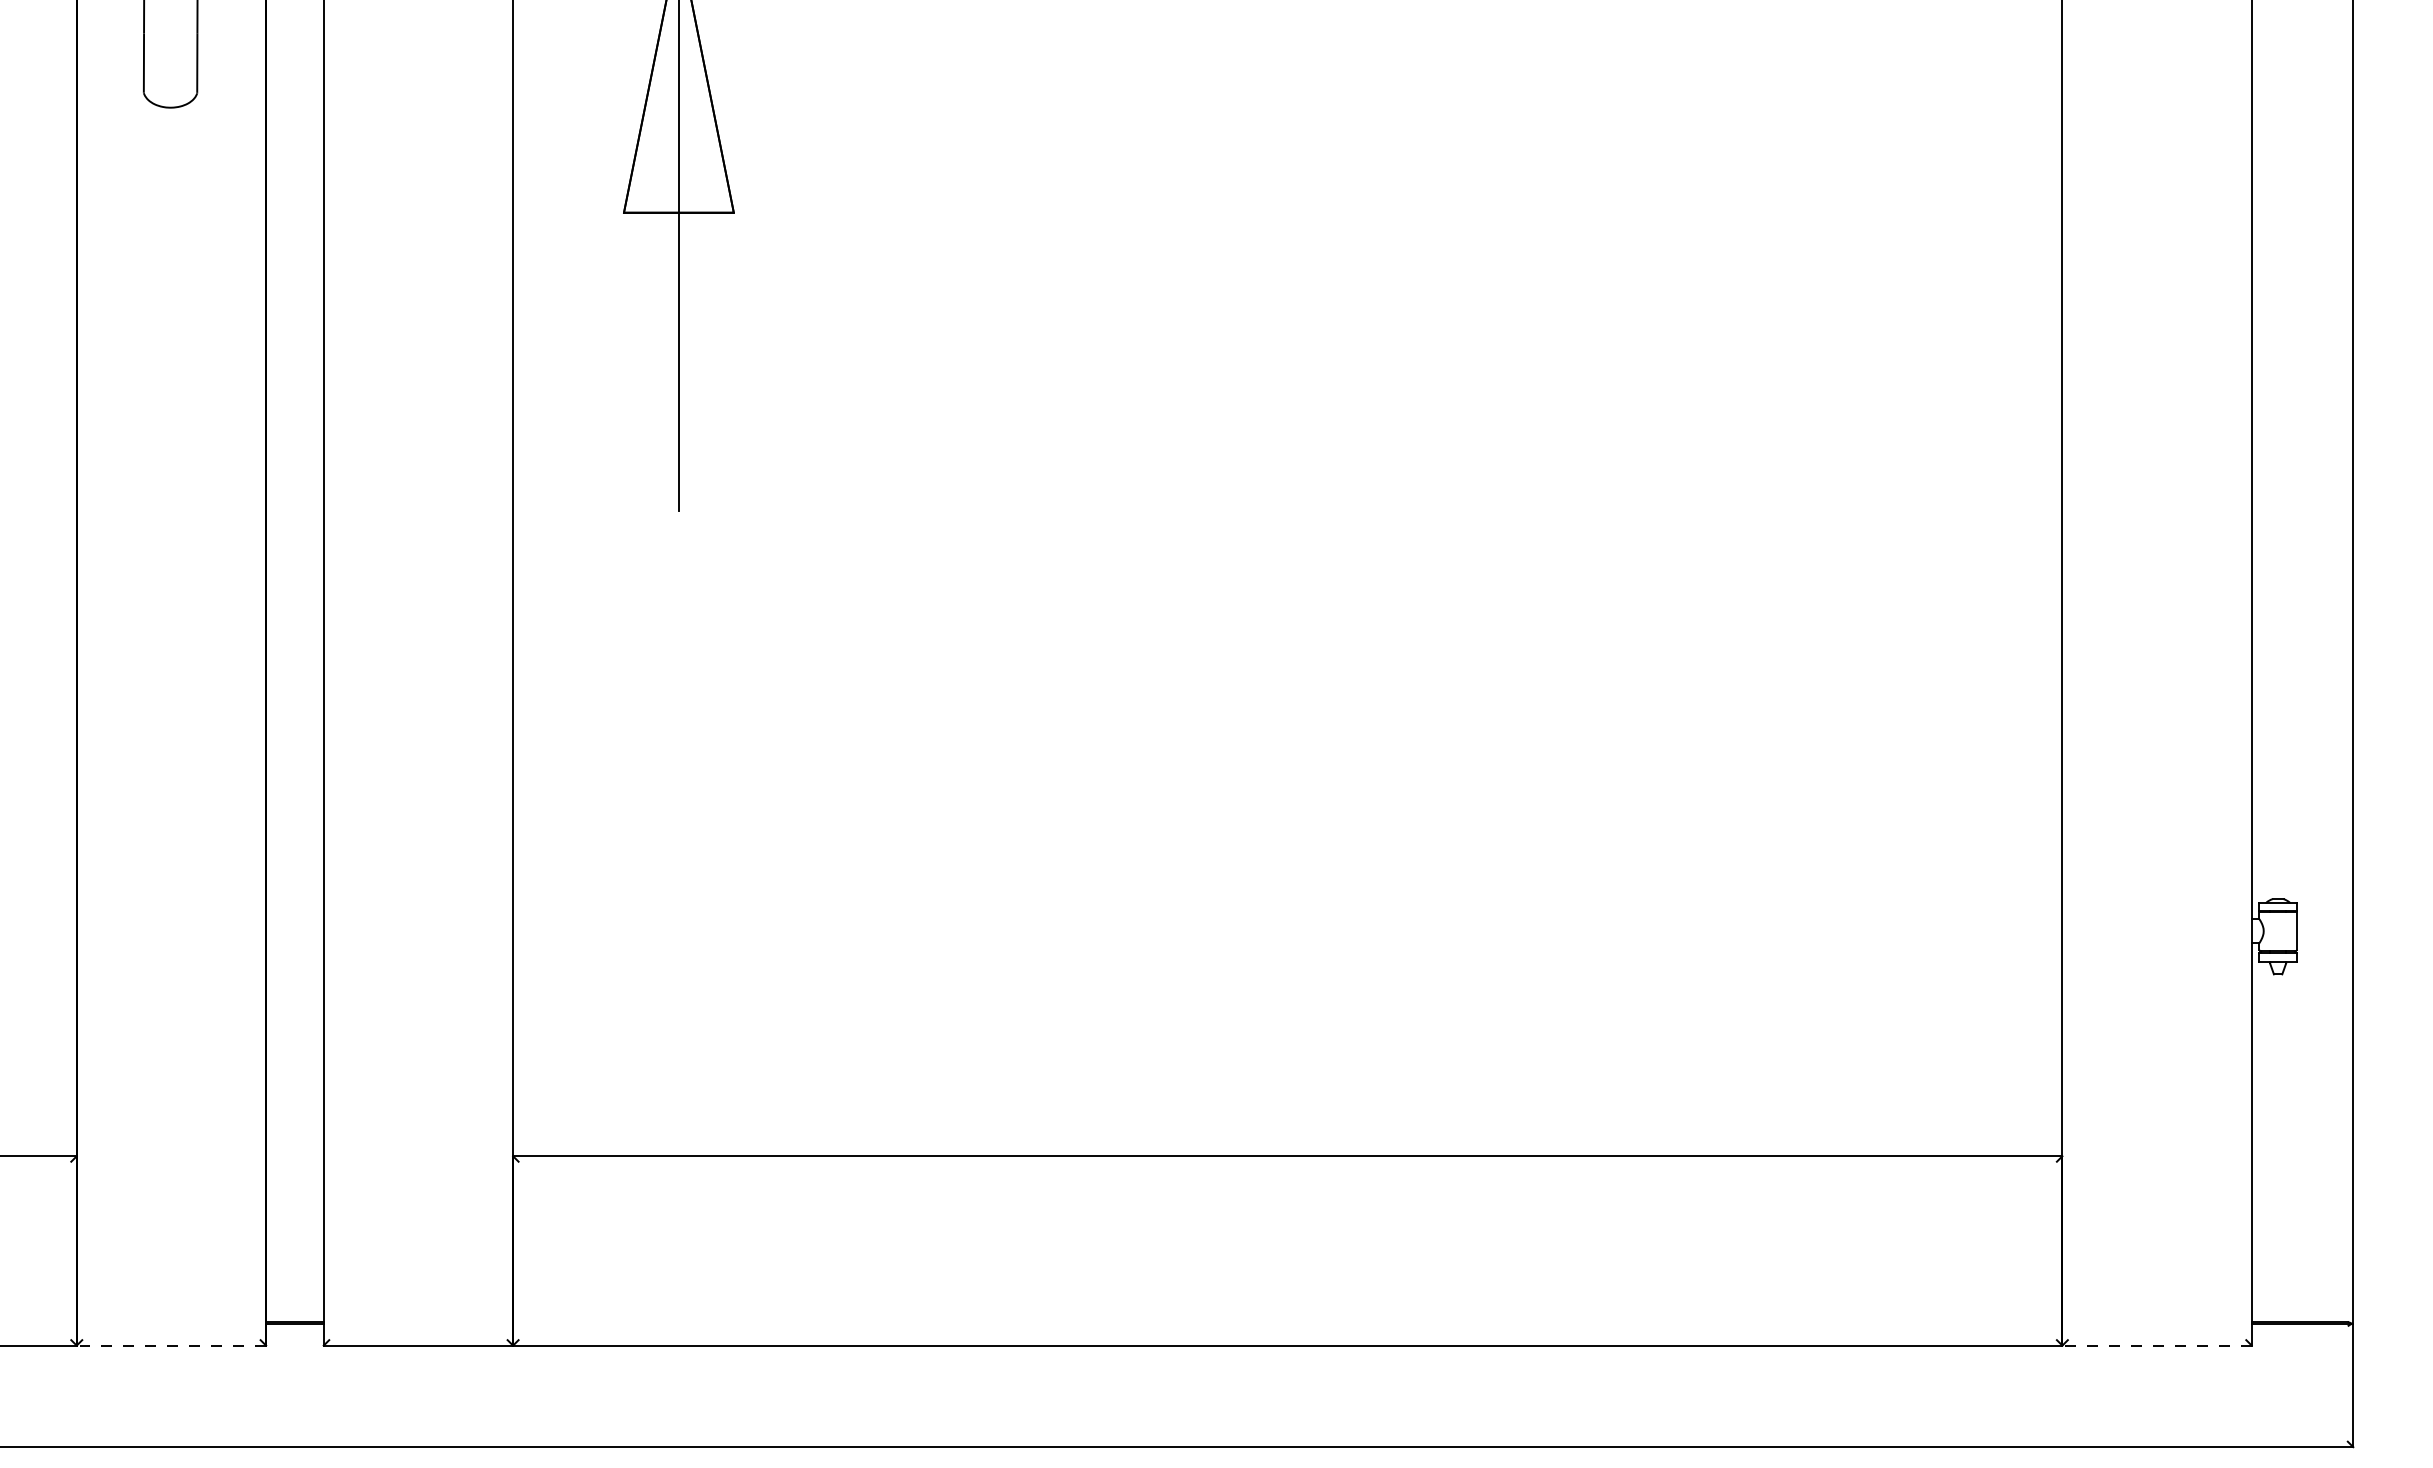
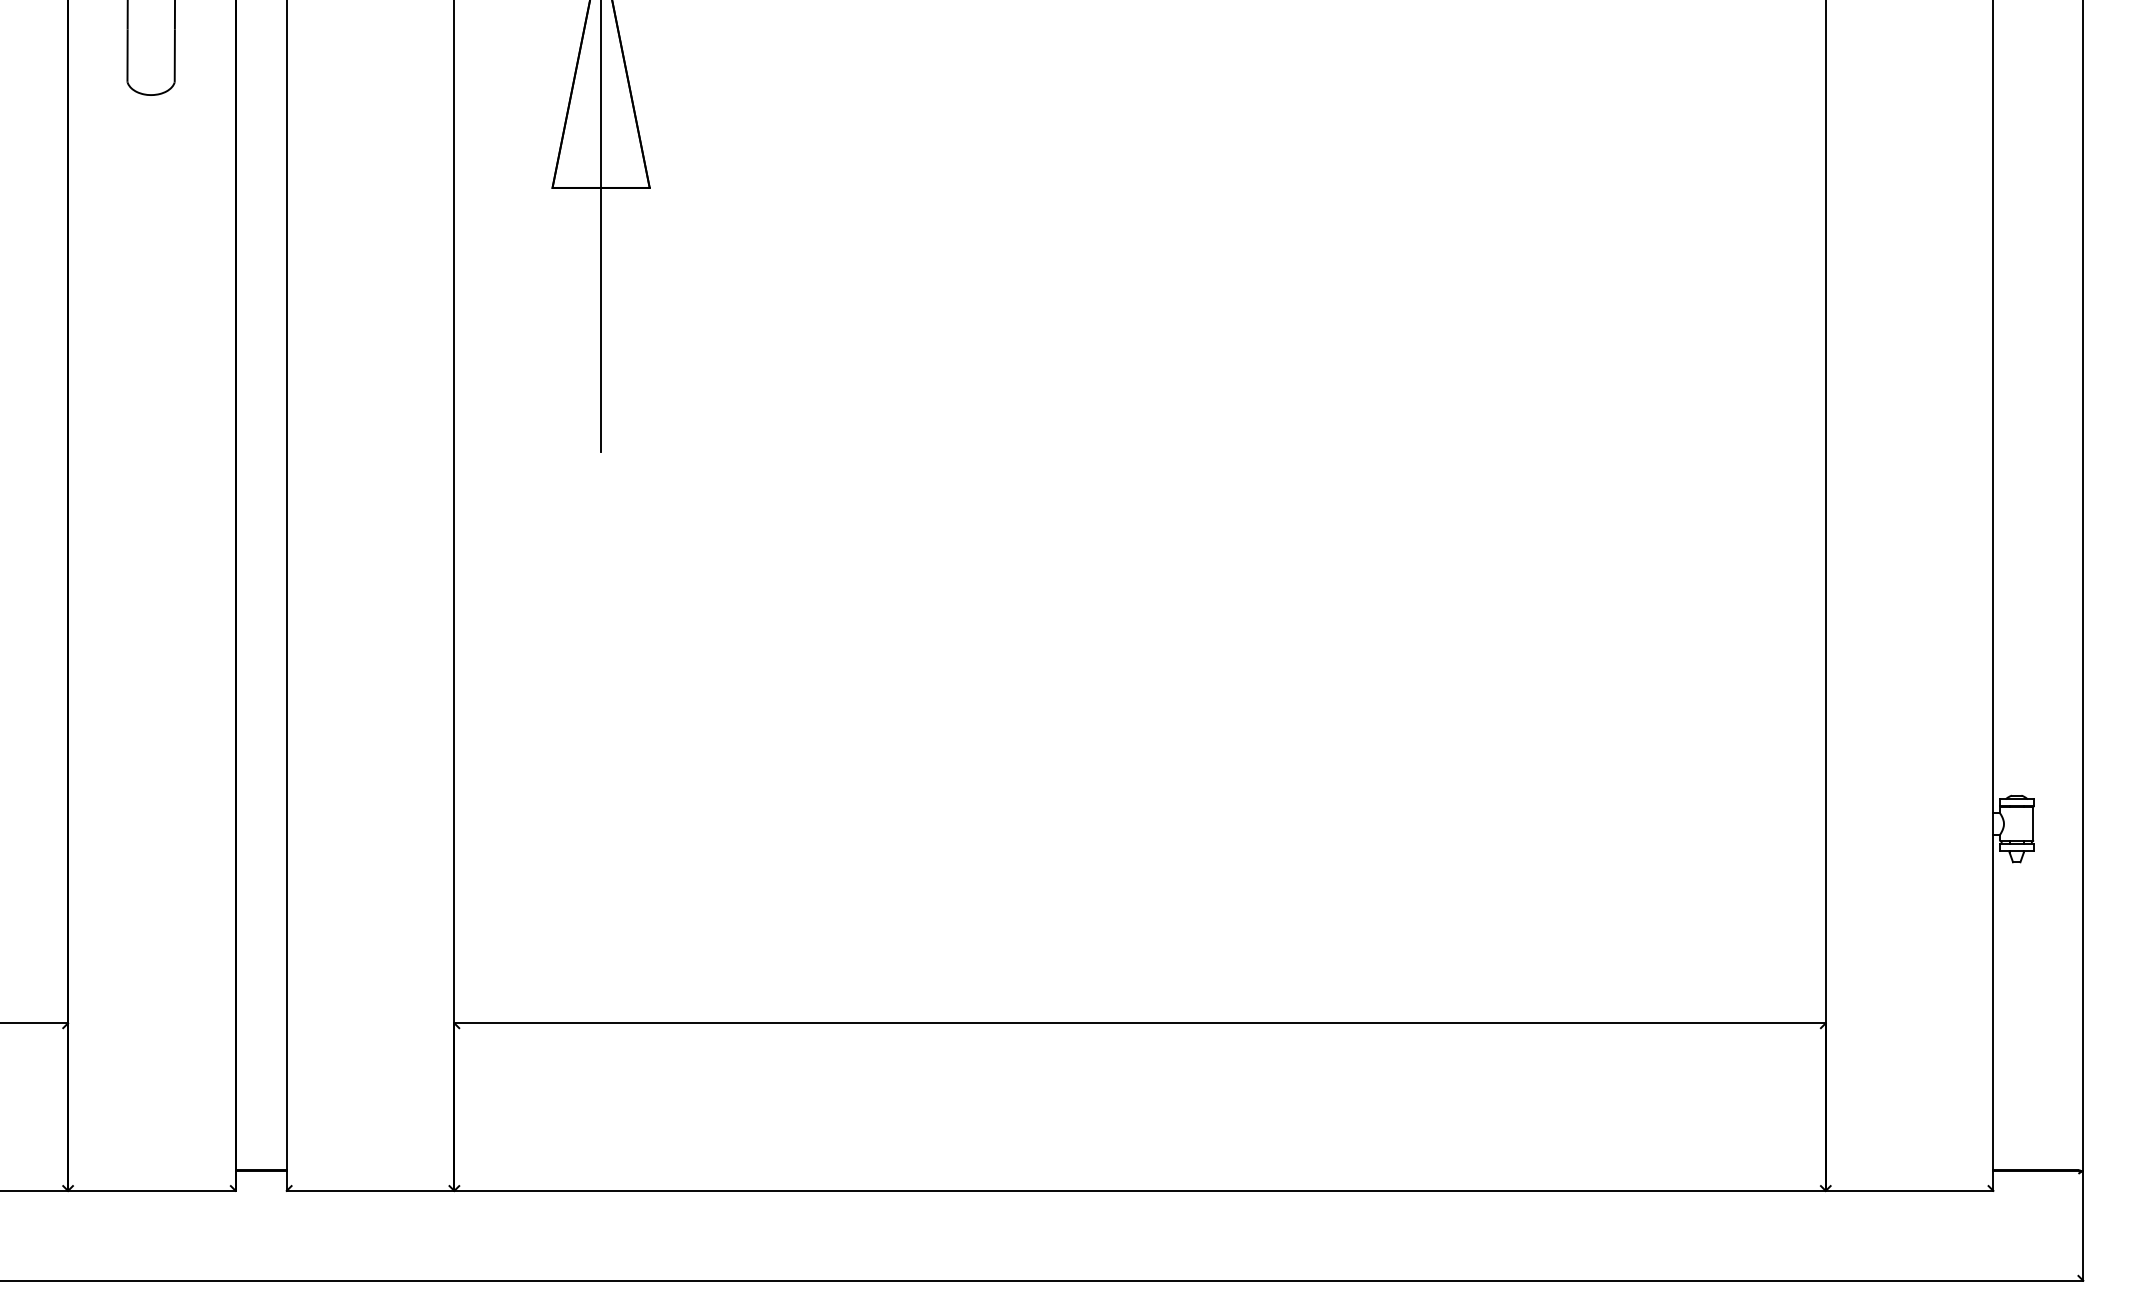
line: (171, 1345) -> (151, 1190), dashed -> solid
line: (2157, 1345) -> (1909, 1190), dashed -> solid

